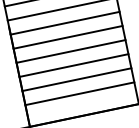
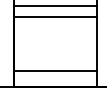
line: (66, 37) -> (54, 27), removed
line: (69, 51) -> (54, 38), removed
line: (72, 66) -> (54, 49), removed
line: (75, 80) -> (54, 60), removed

